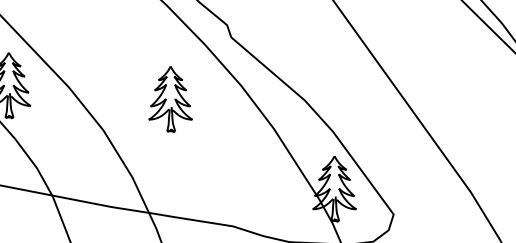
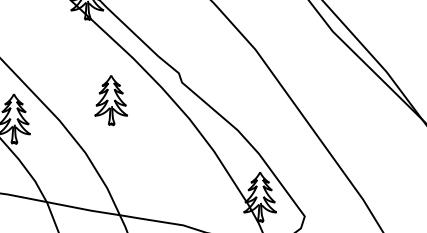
part: (169, 99) -> (110, 100), moved

